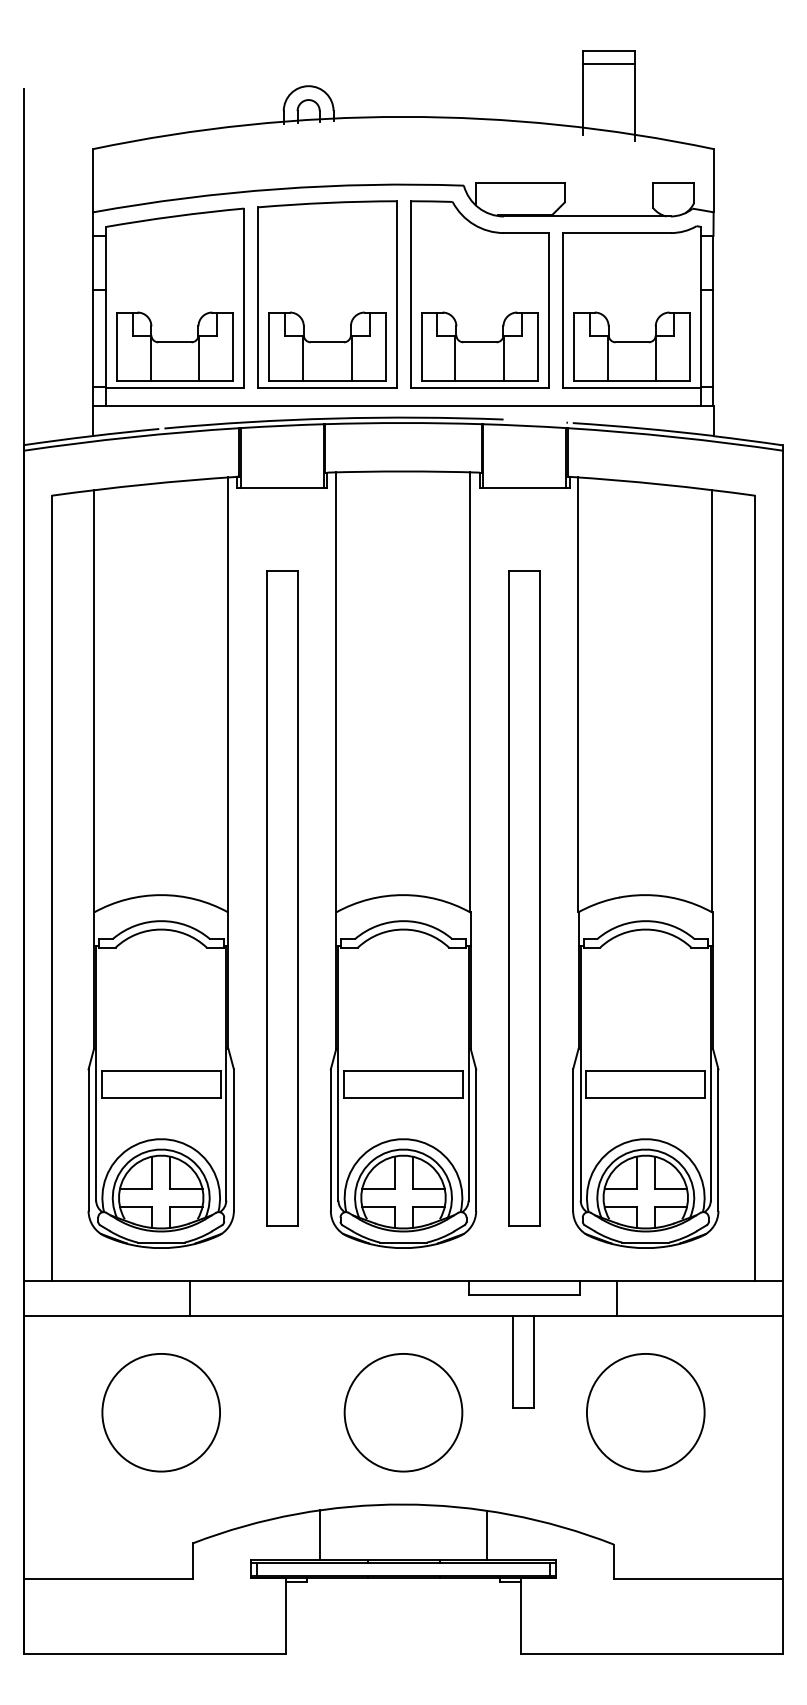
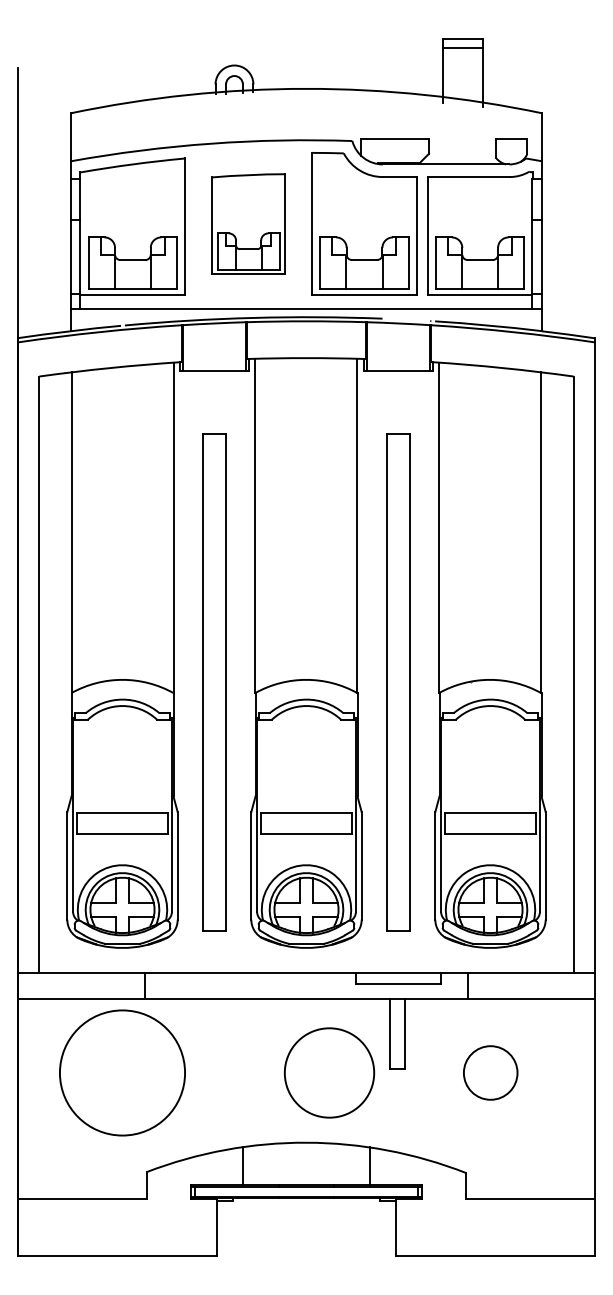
part: (327, 294) -> (248, 223), size x0.7
circle: (161, 1412) -> (122, 1072), size x1.4
circle: (403, 1412) -> (329, 1072), moved
circle: (645, 1412) -> (490, 1072), size x0.6

